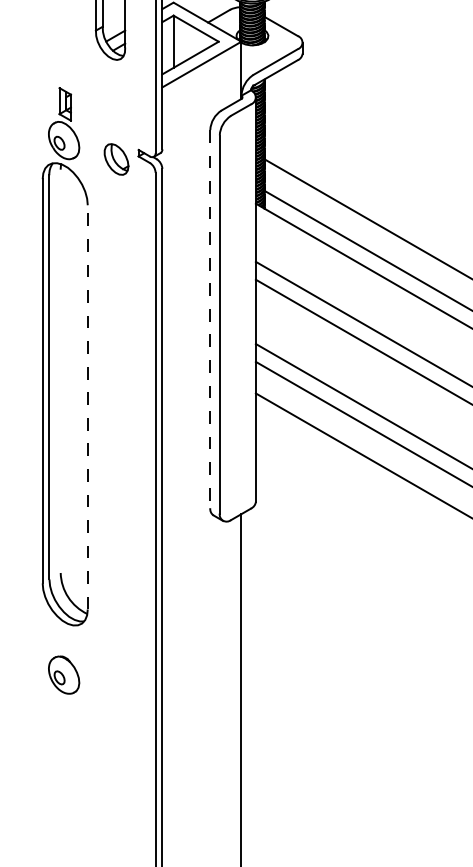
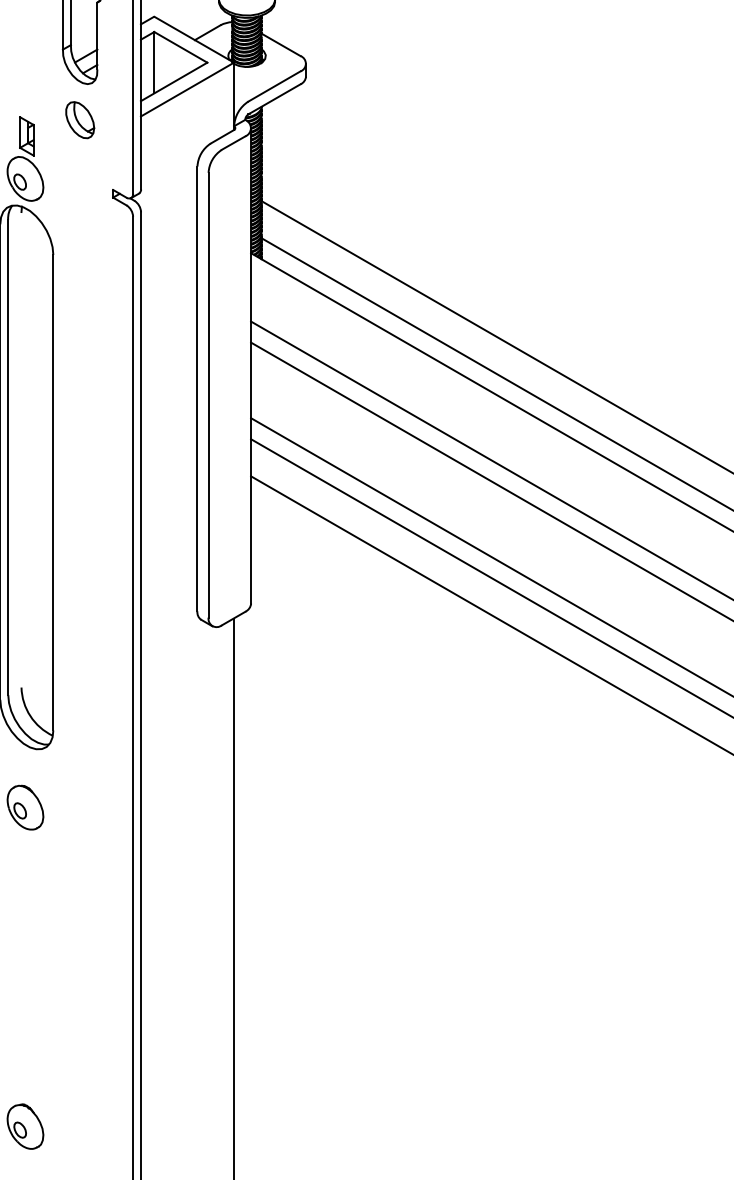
part: (116, 159) -> (80, 120), moved
line: (210, 319) -> (197, 389), dashed -> solid
line: (87, 407) -> (53, 492), dashed -> solid

